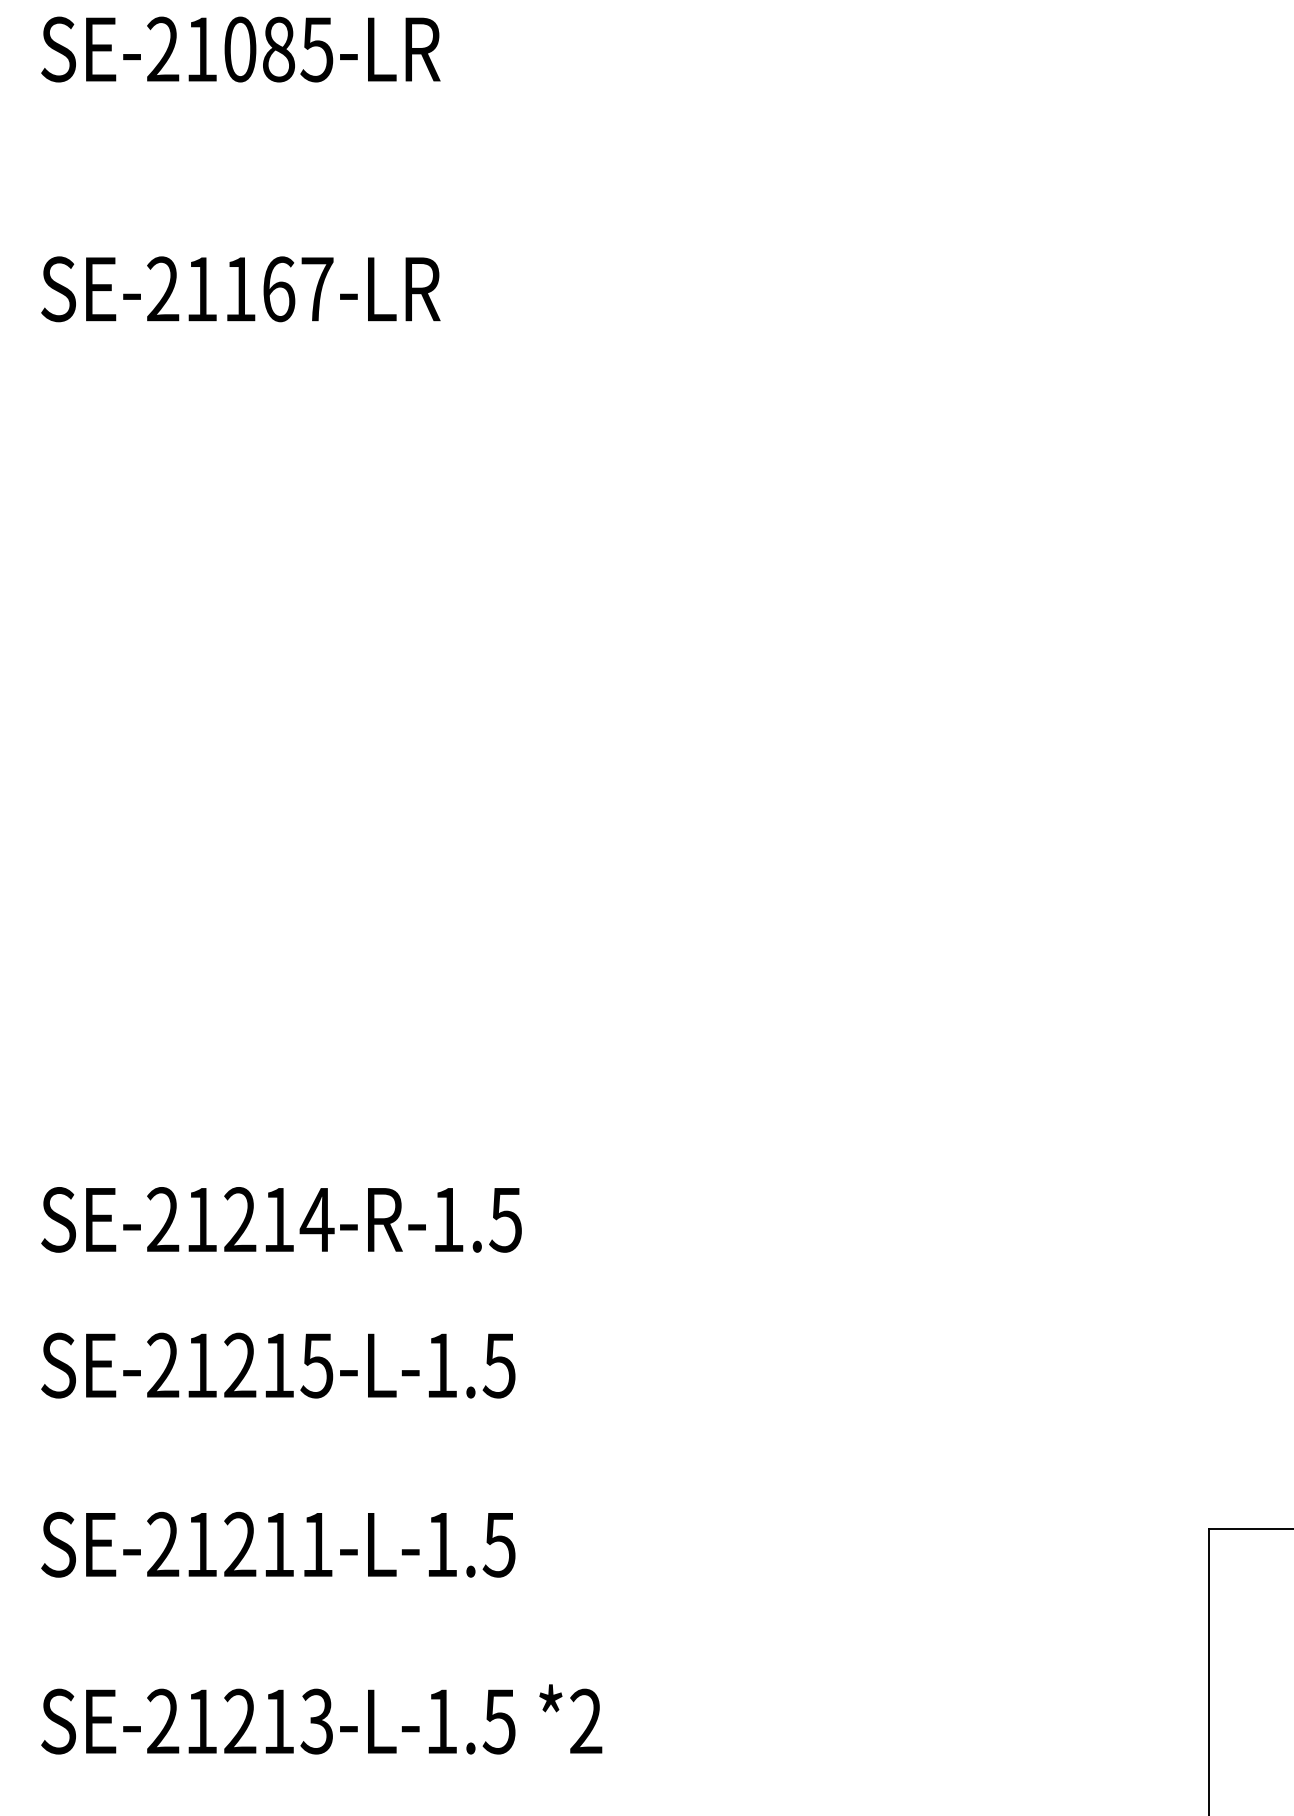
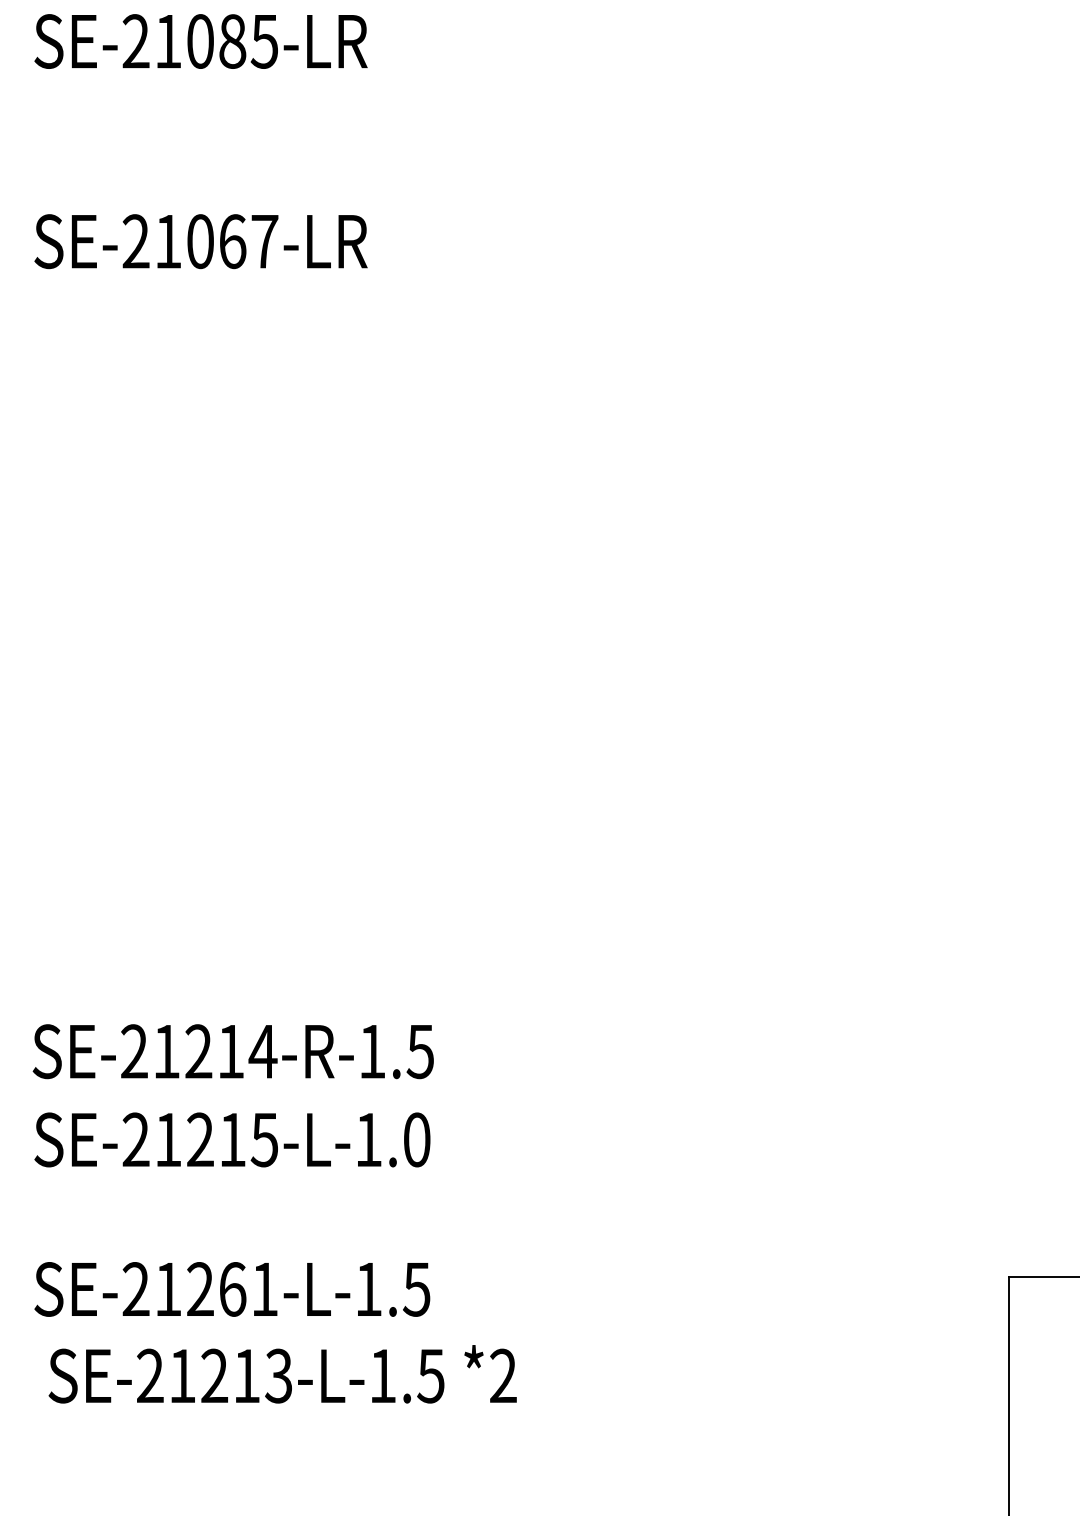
text: (240, 289) -> (200, 241), SE-21167-LR -> SE-21067-LR
text: (281, 1219) -> (233, 1051), moved
text: (498, 1365) -> (416, 1139), SE-21215-L-1.5 -> SE-21215-L-1.0
text: (279, 1544) -> (233, 1289), SE-21211-L-1.5 -> SE-21261-L-1.5
text: (321, 1719) -> (282, 1374), moved

